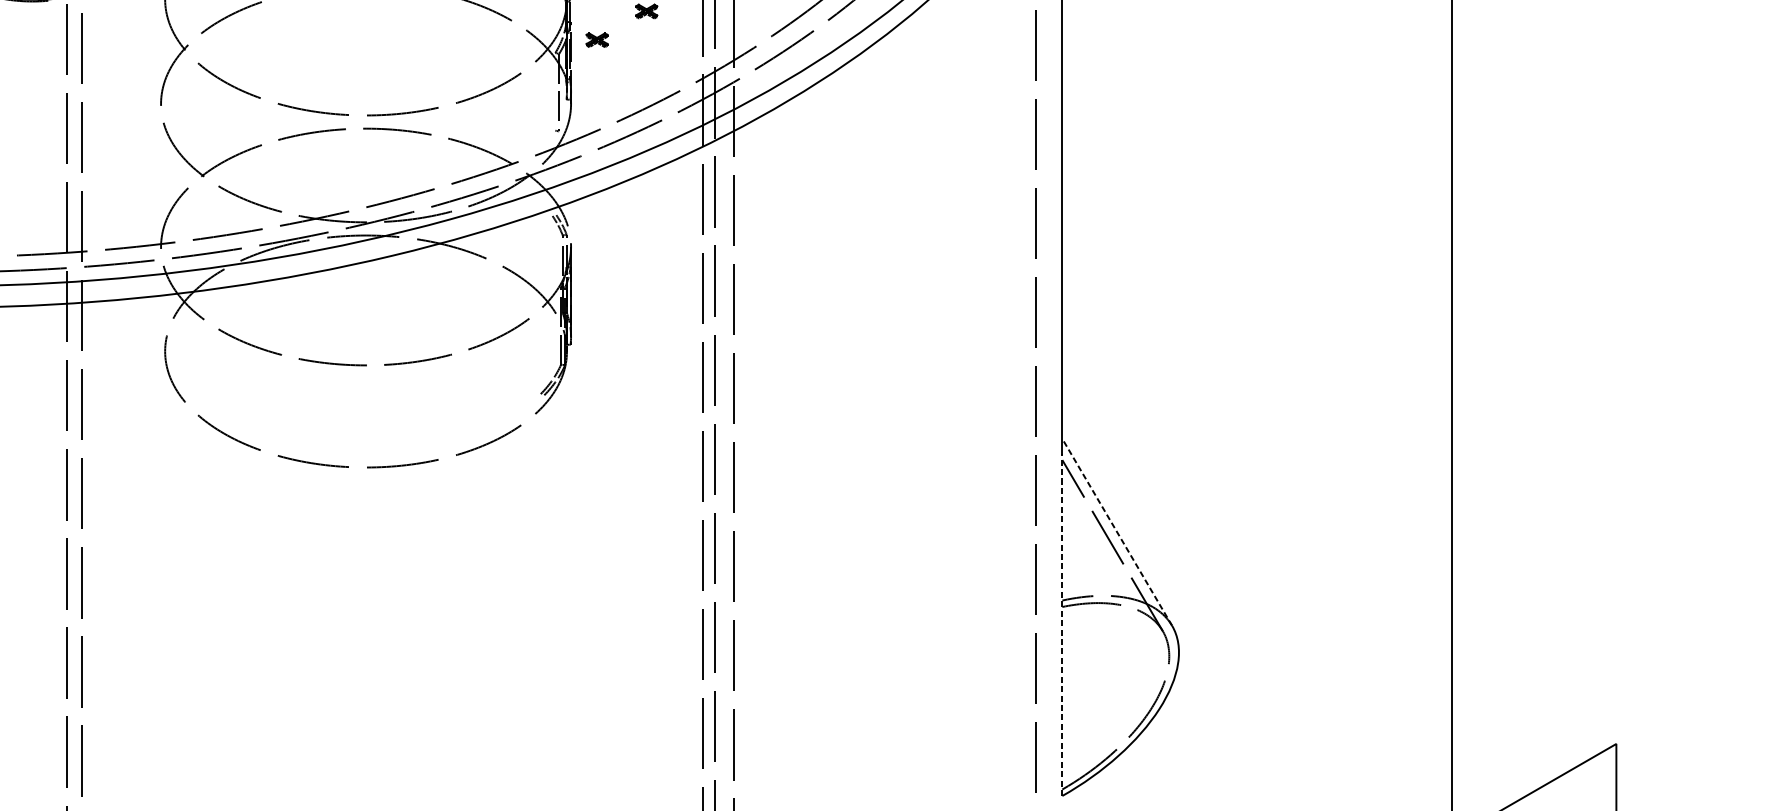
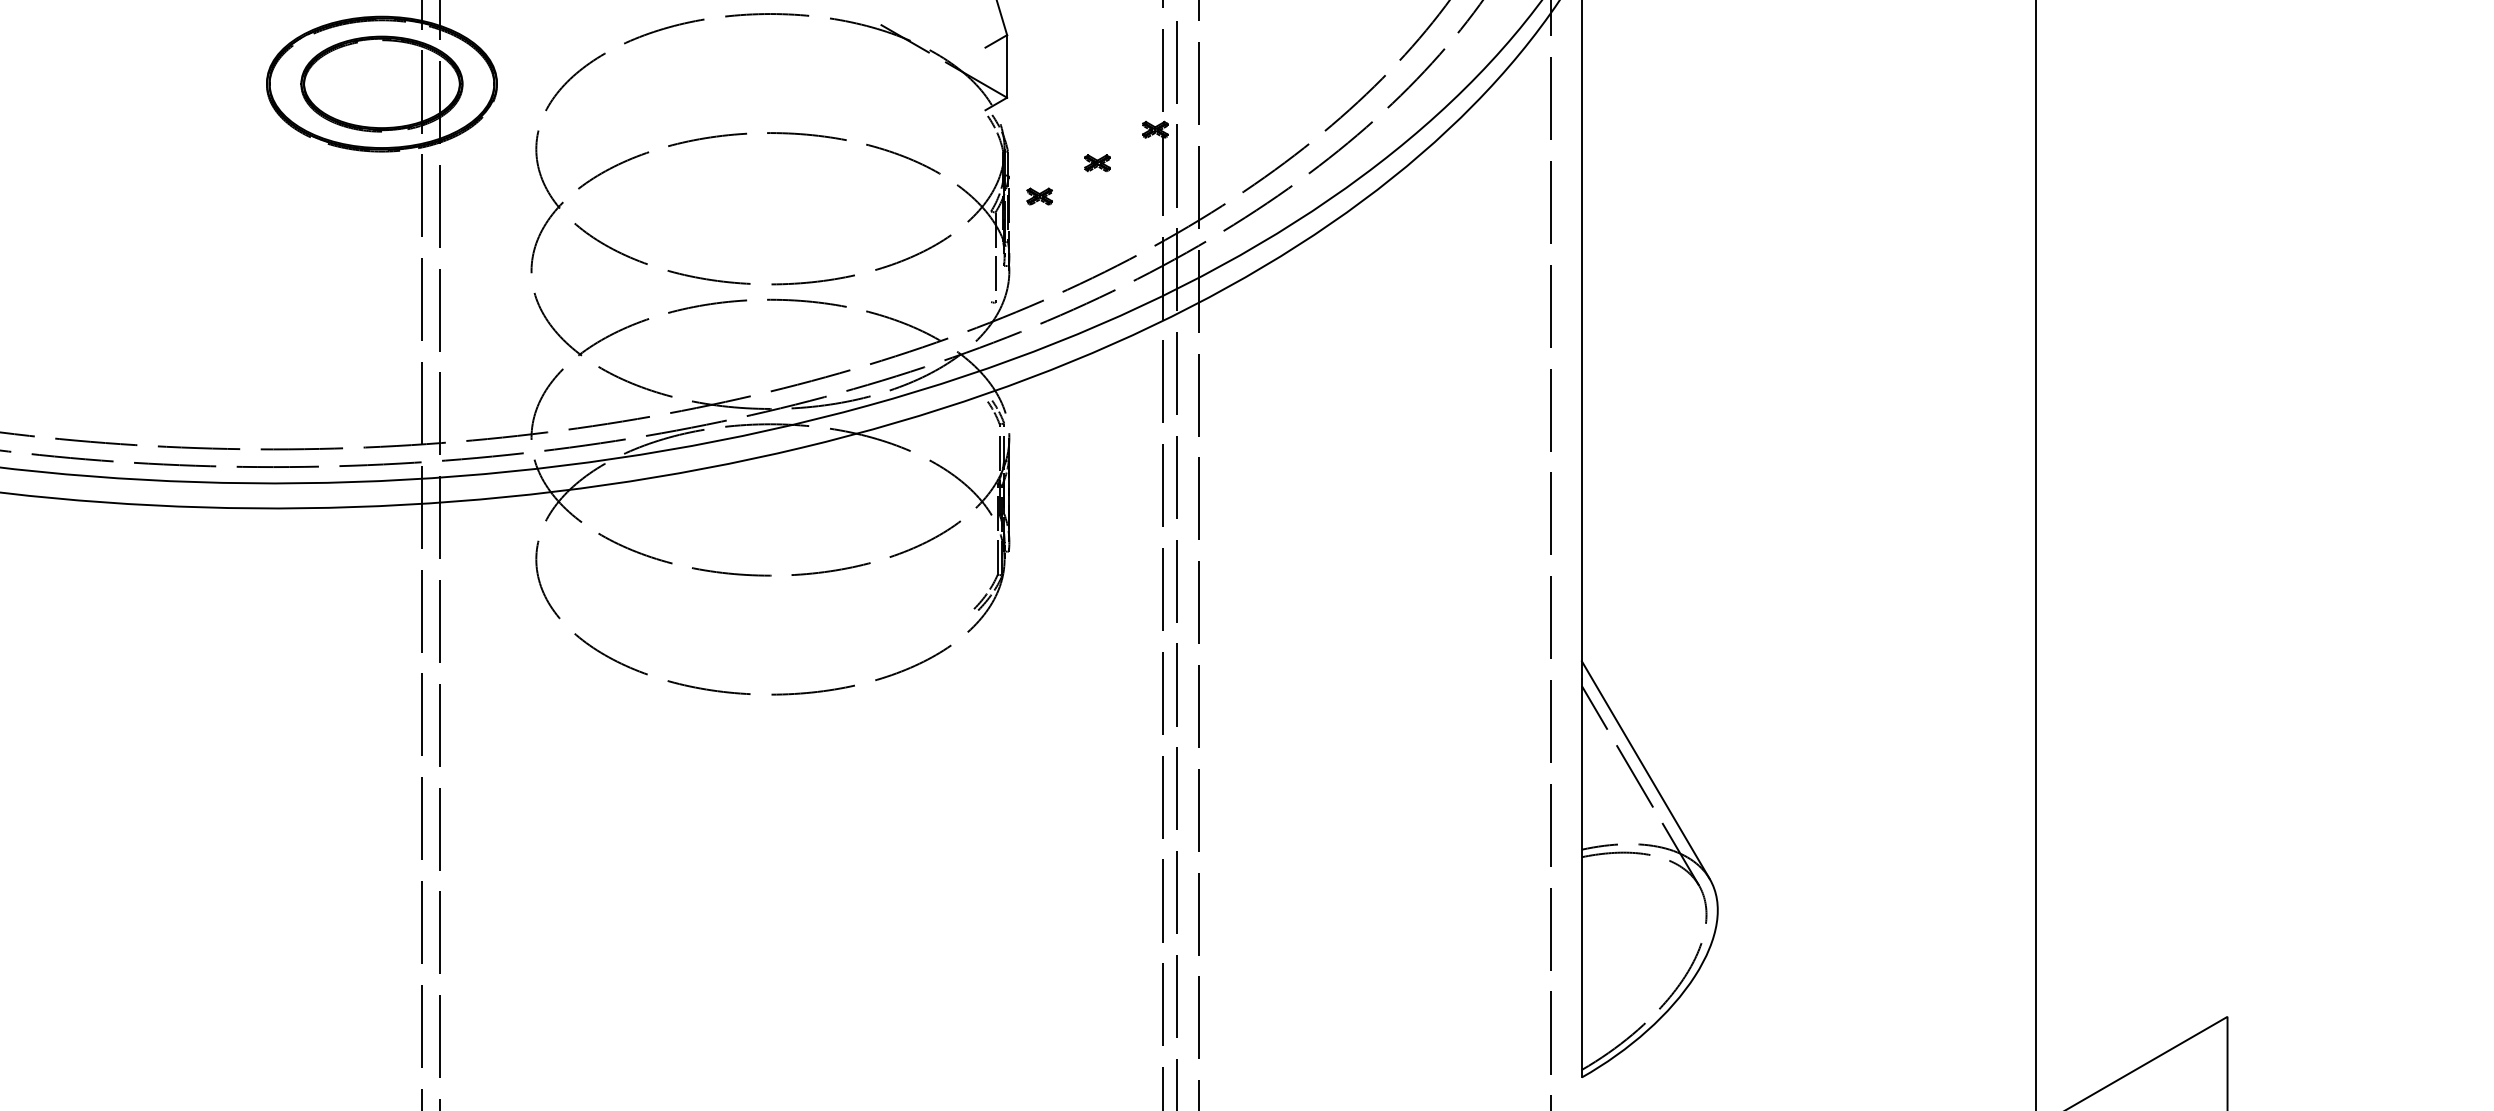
line: (1116, 531) -> (1645, 769), dashed -> solid
line: (1062, 624) -> (1581, 877), dashed -> solid

